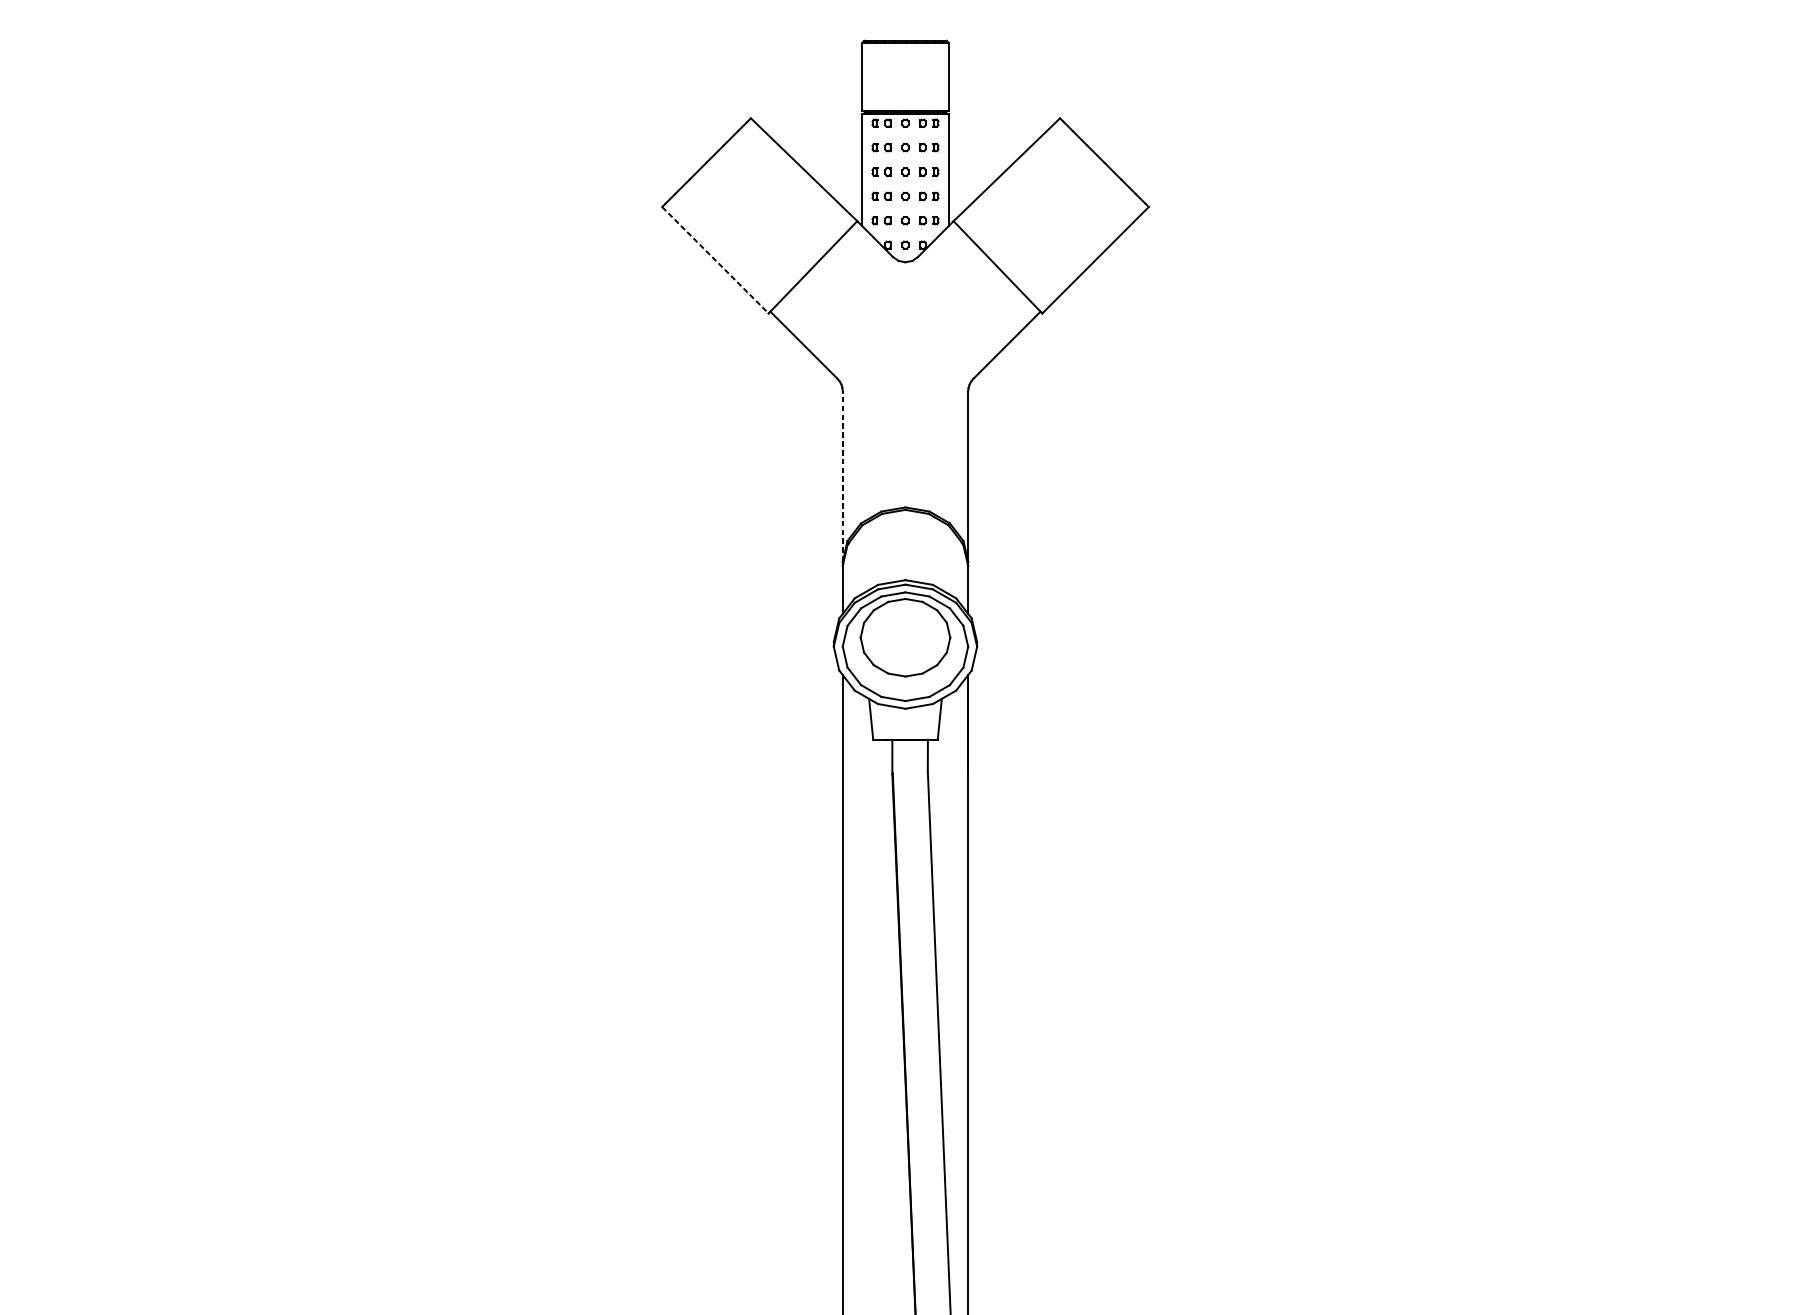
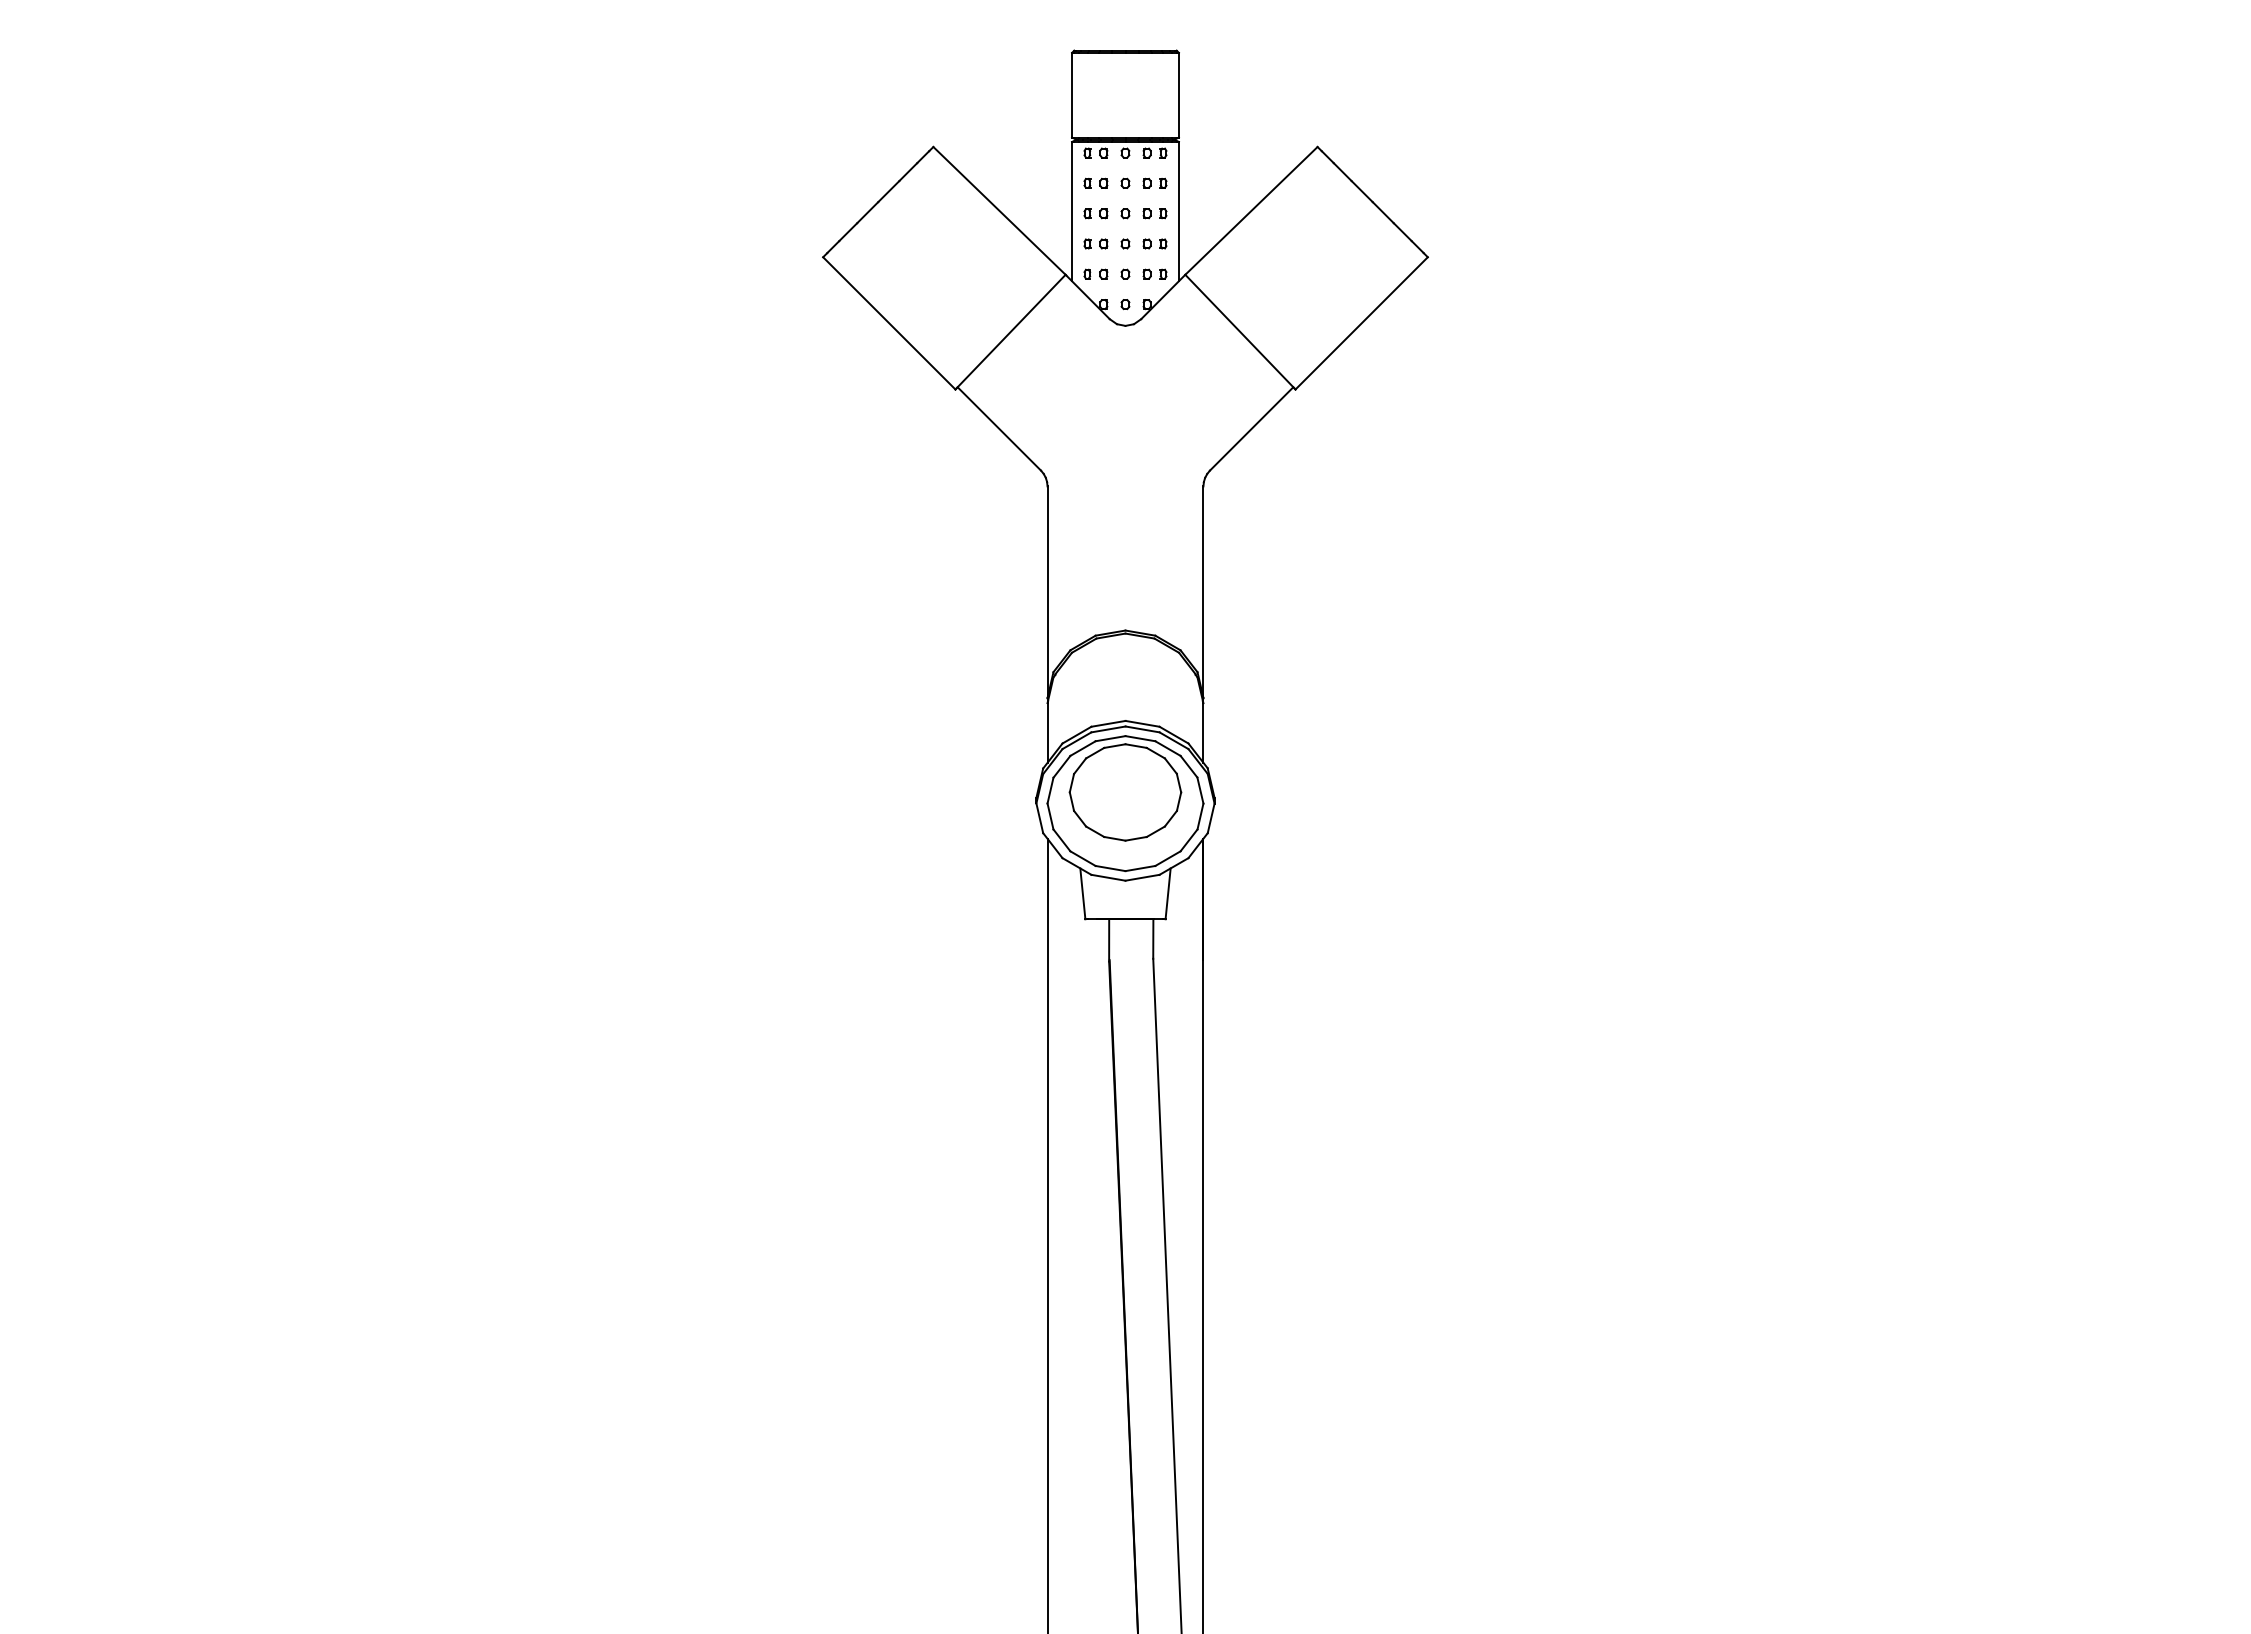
line: (715, 260) -> (889, 323), dashed -> solid
line: (842, 476) -> (1047, 592), dashed -> solid

